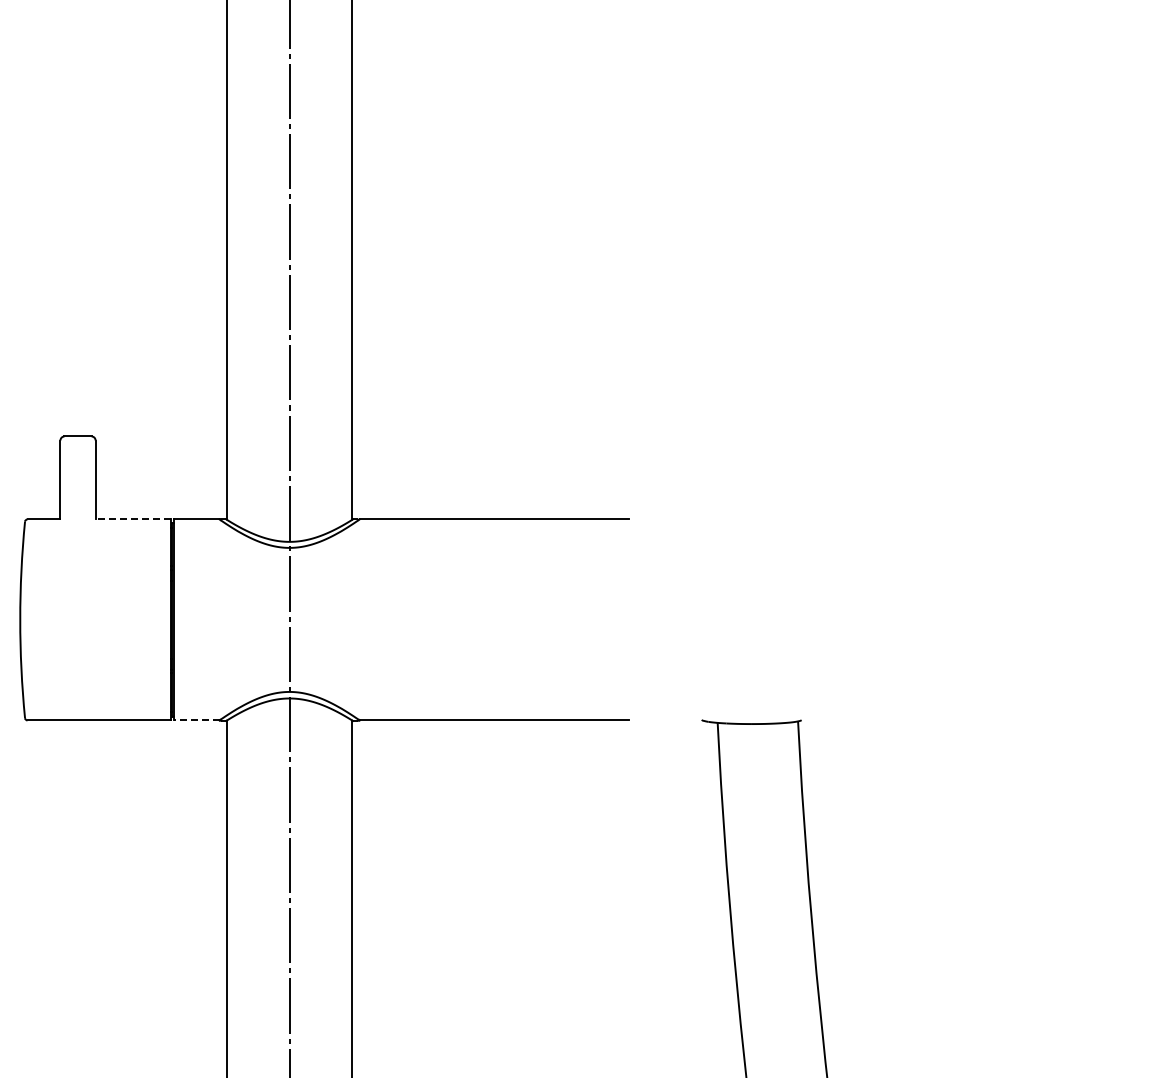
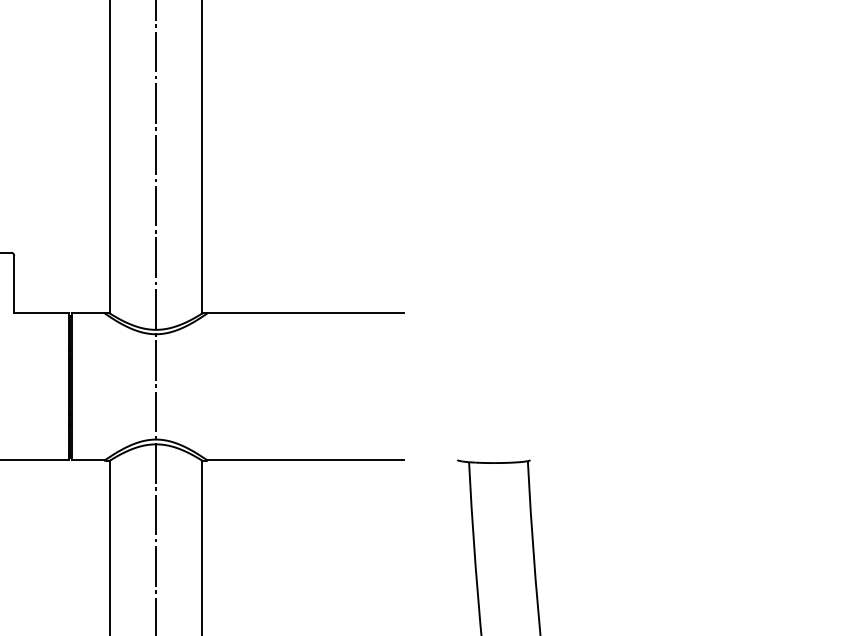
line: (133, 519) -> (41, 313), dashed -> solid
line: (196, 720) -> (87, 460), dashed -> solid

